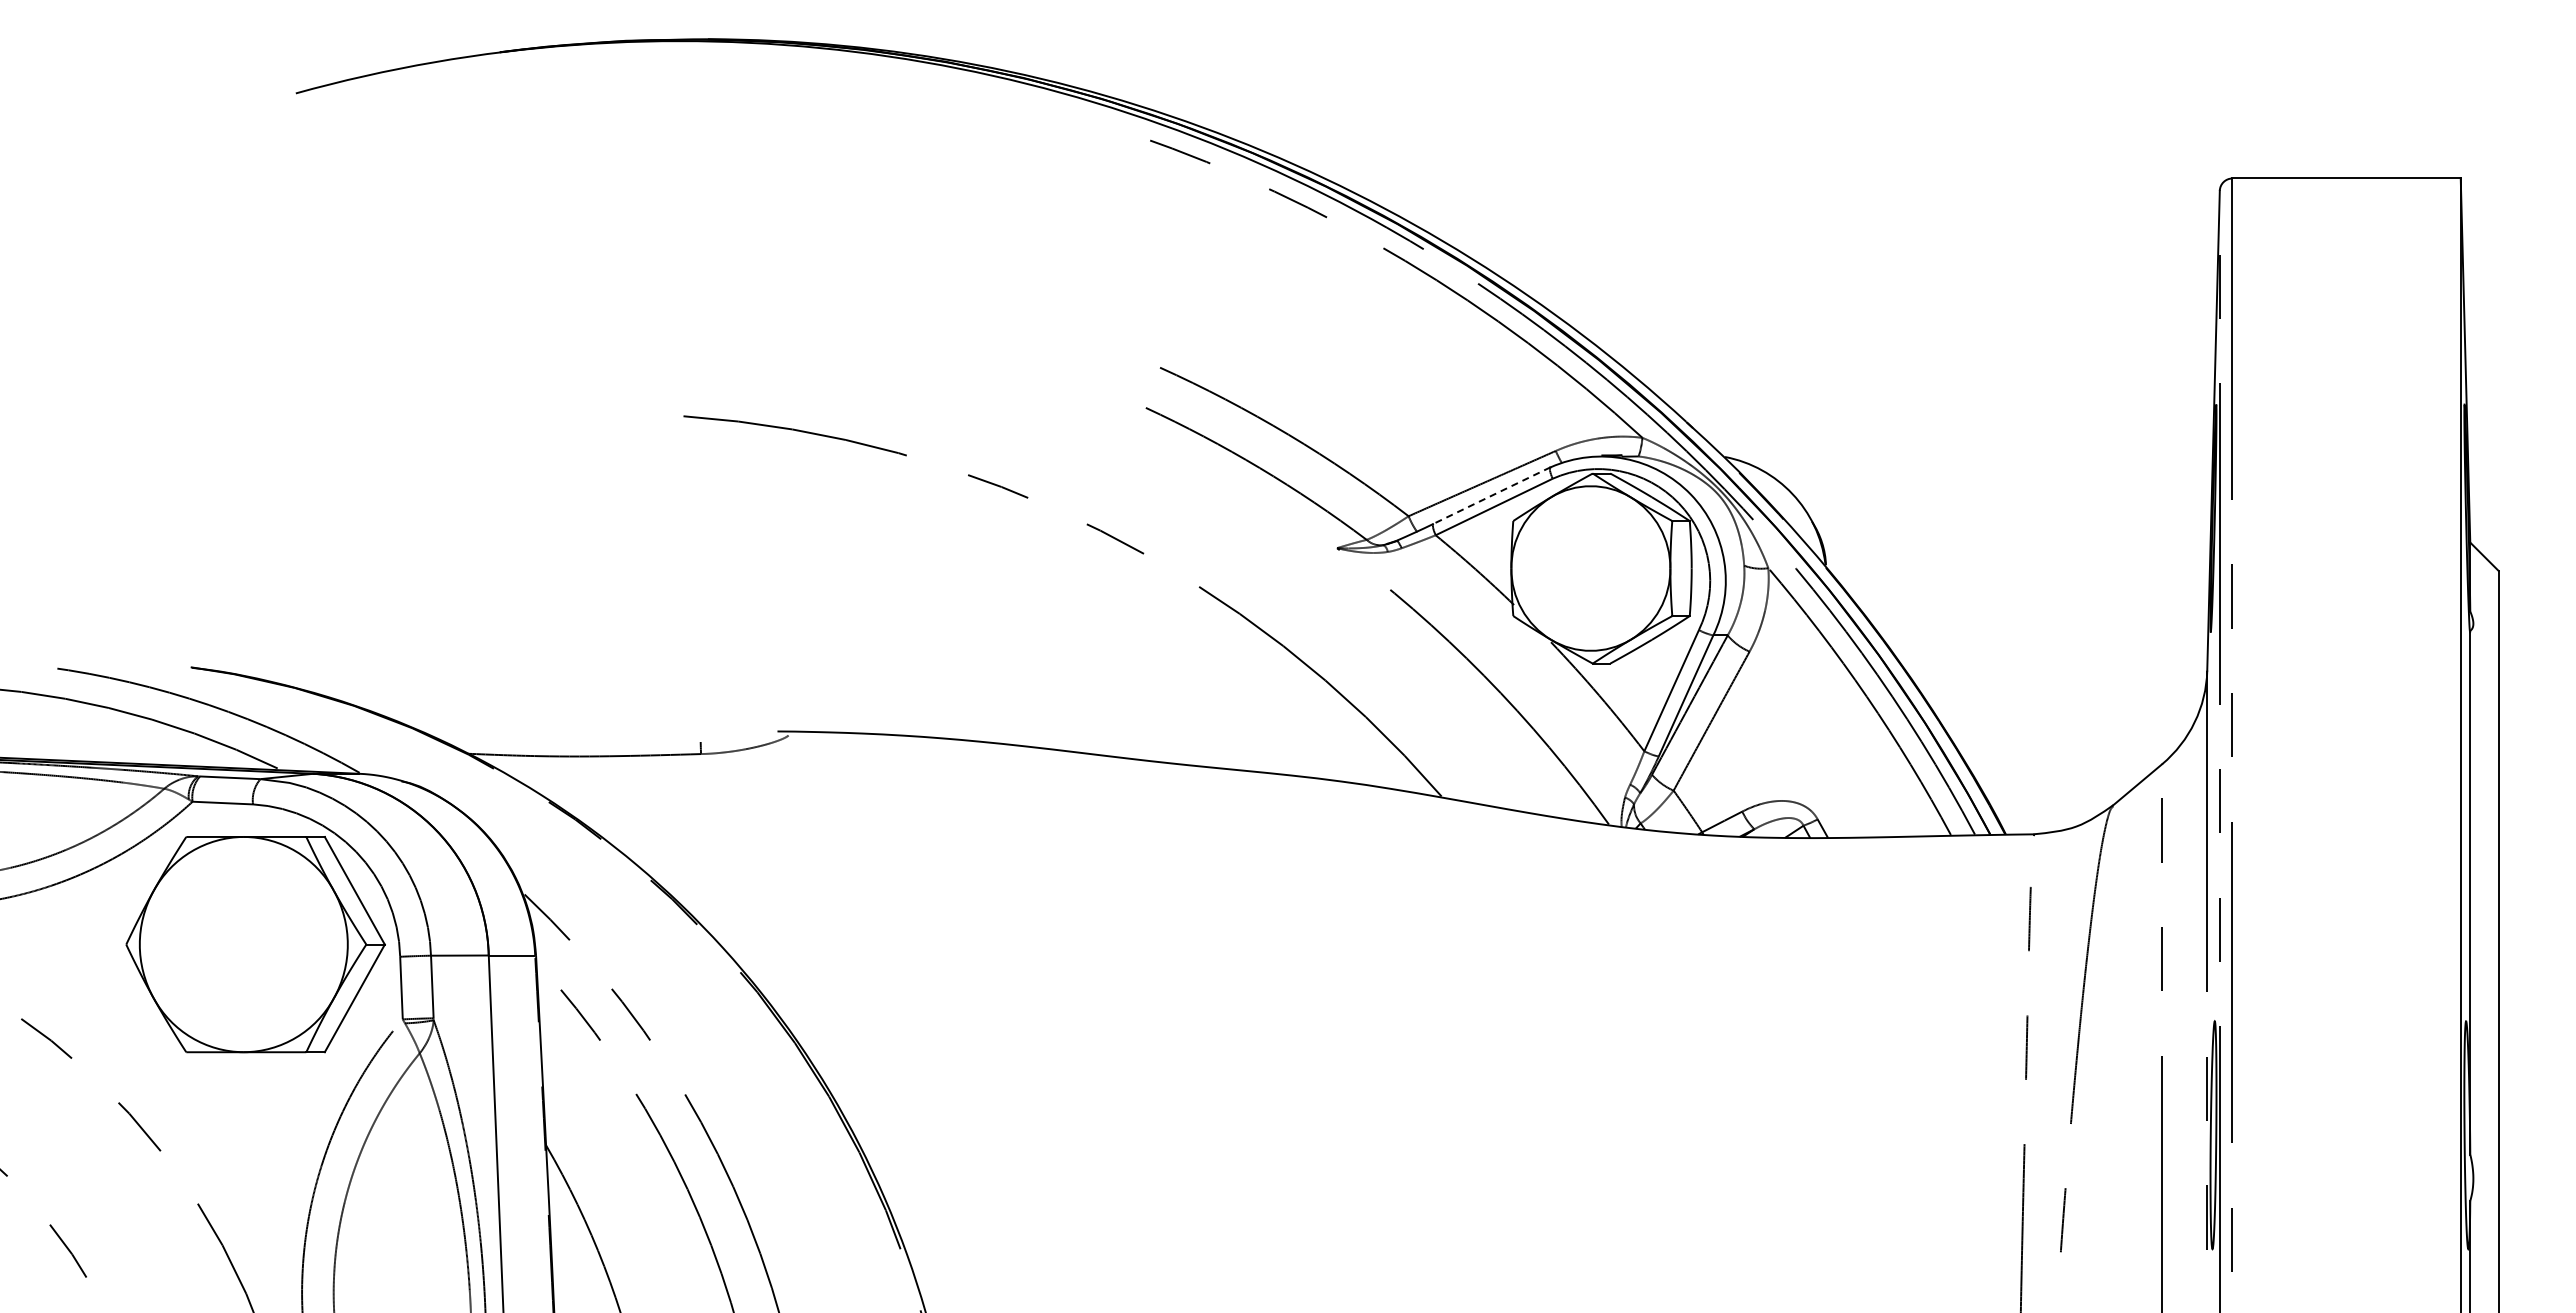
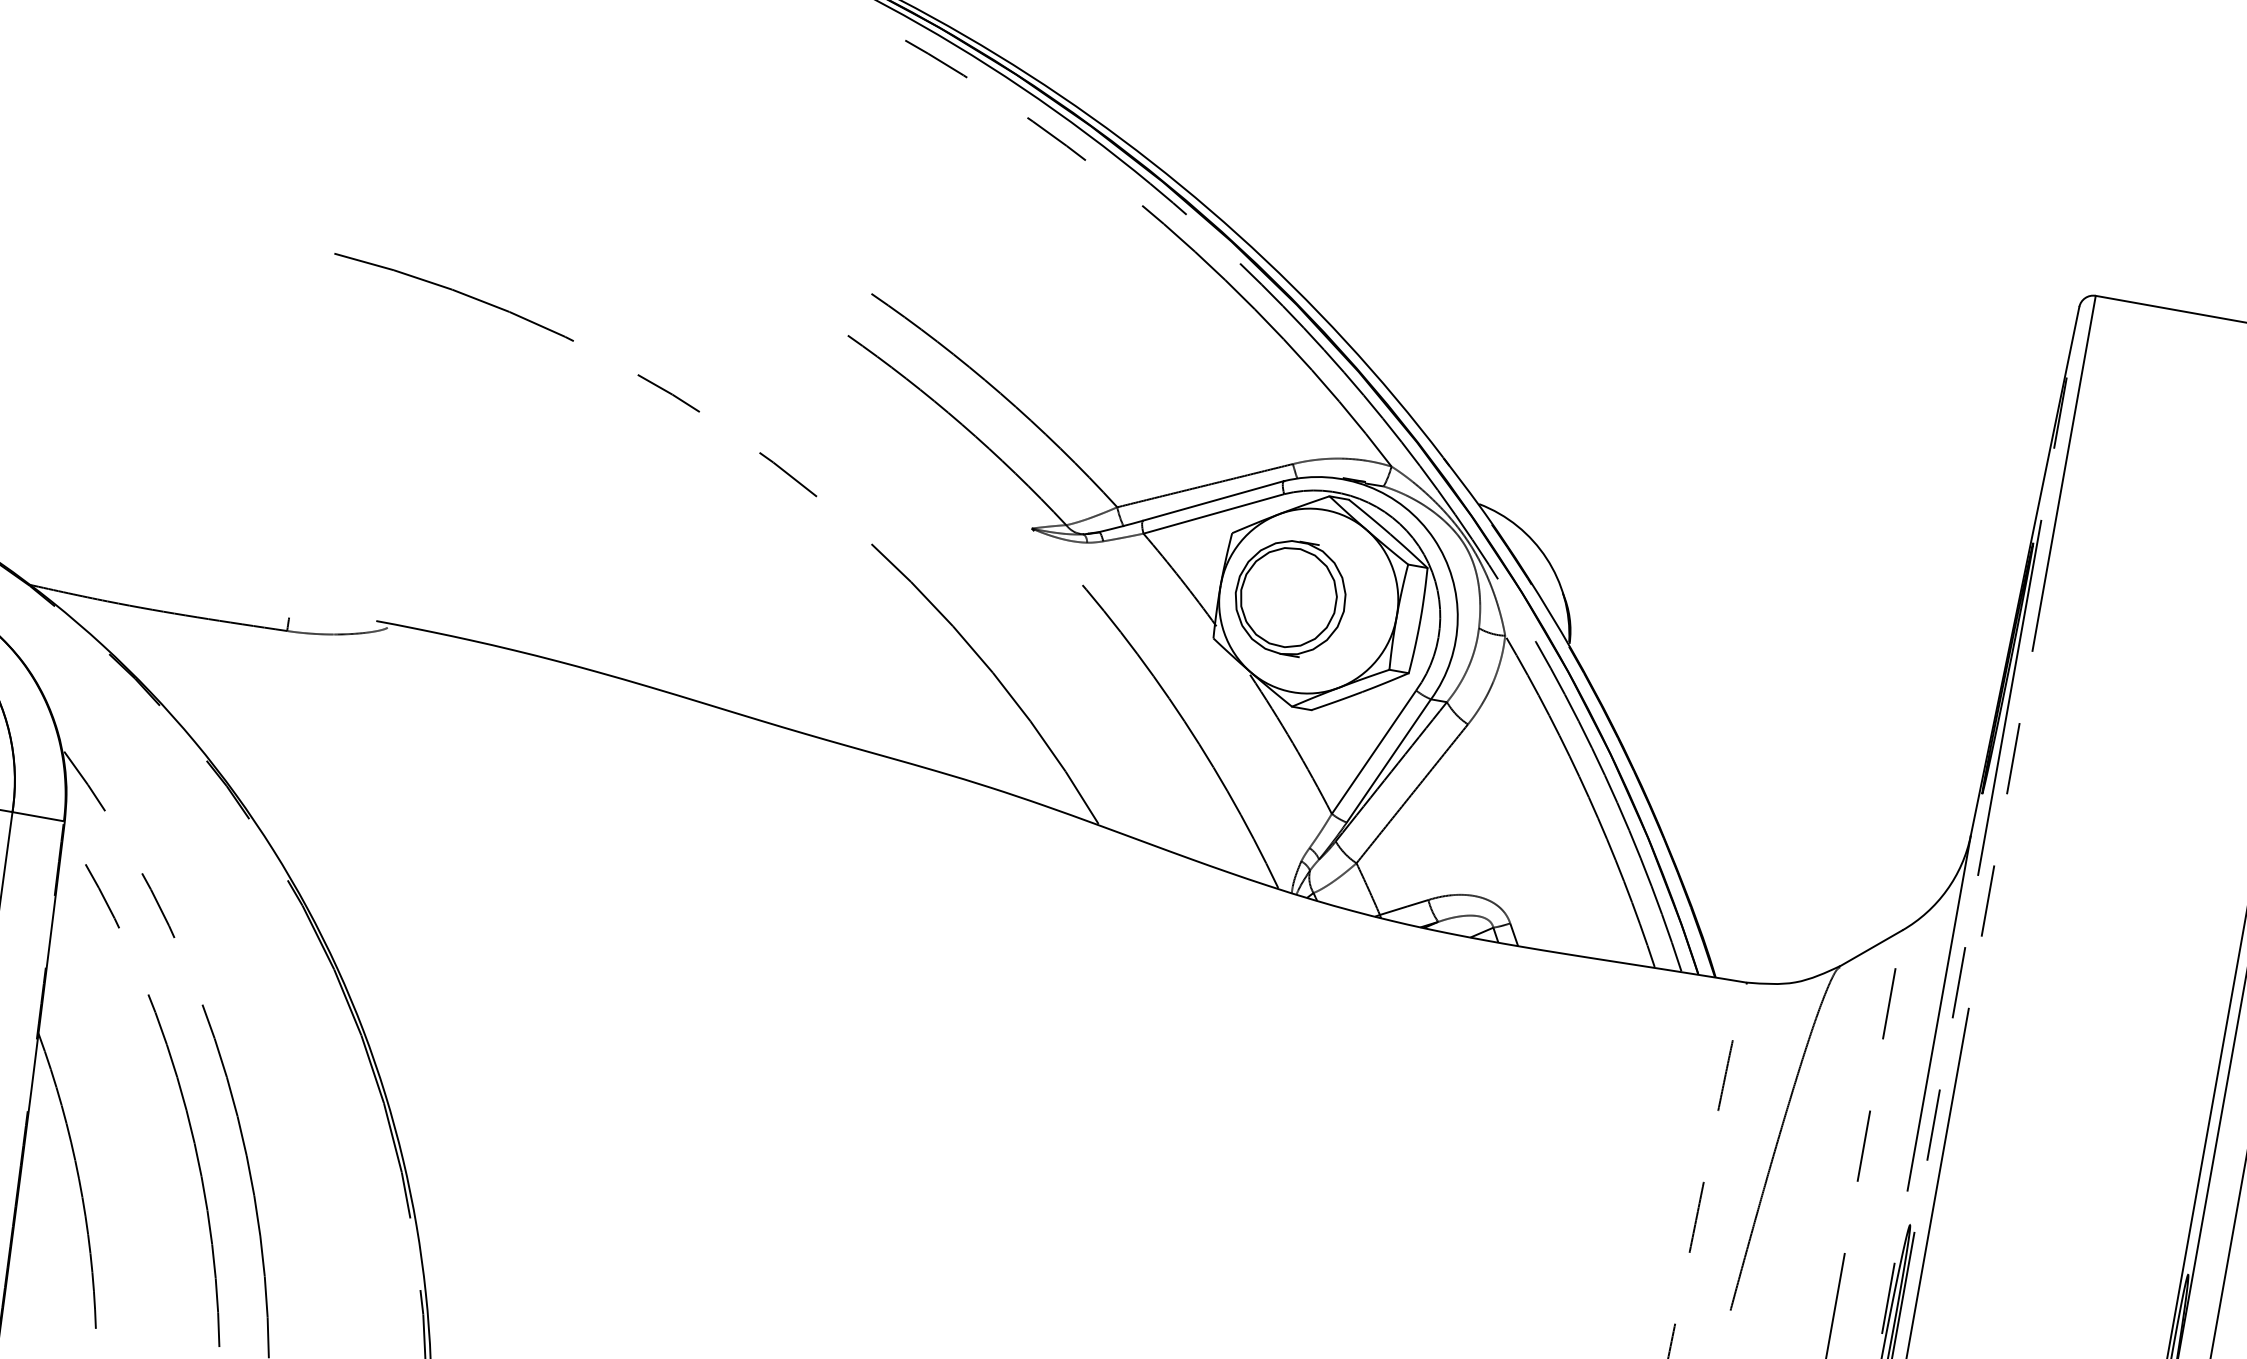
line: (1491, 495) -> (1213, 500), dashed -> solid
part: (1574, 568) -> (1290, 597), added

